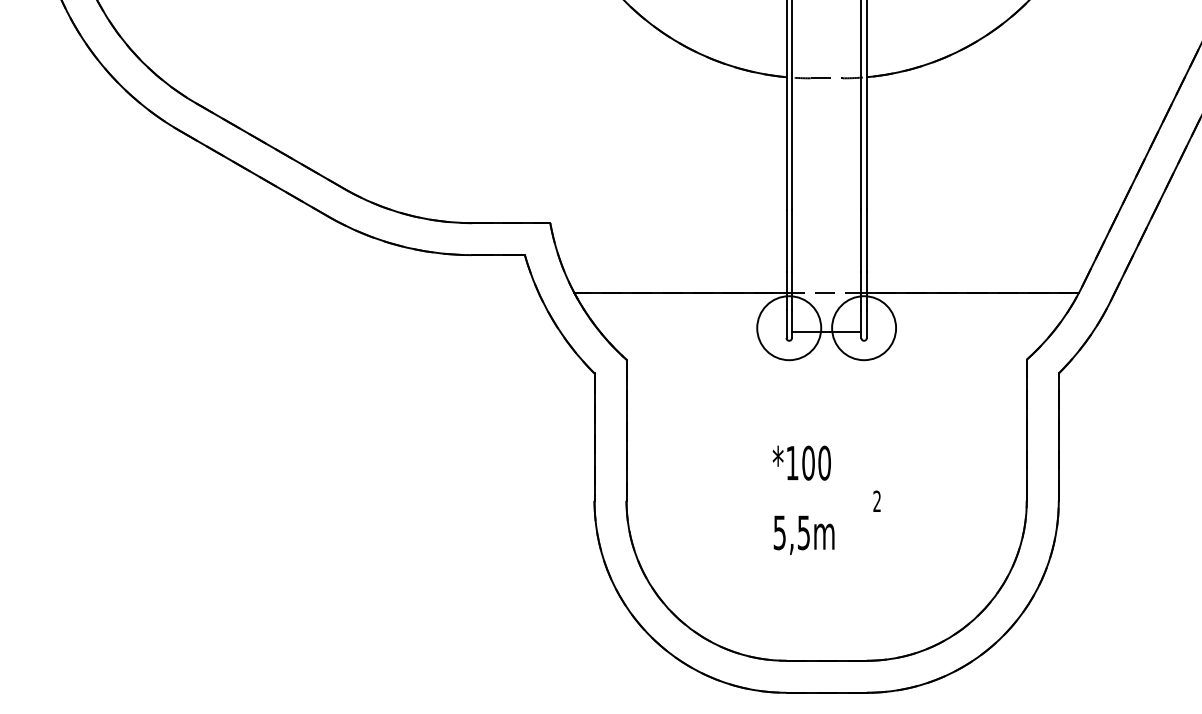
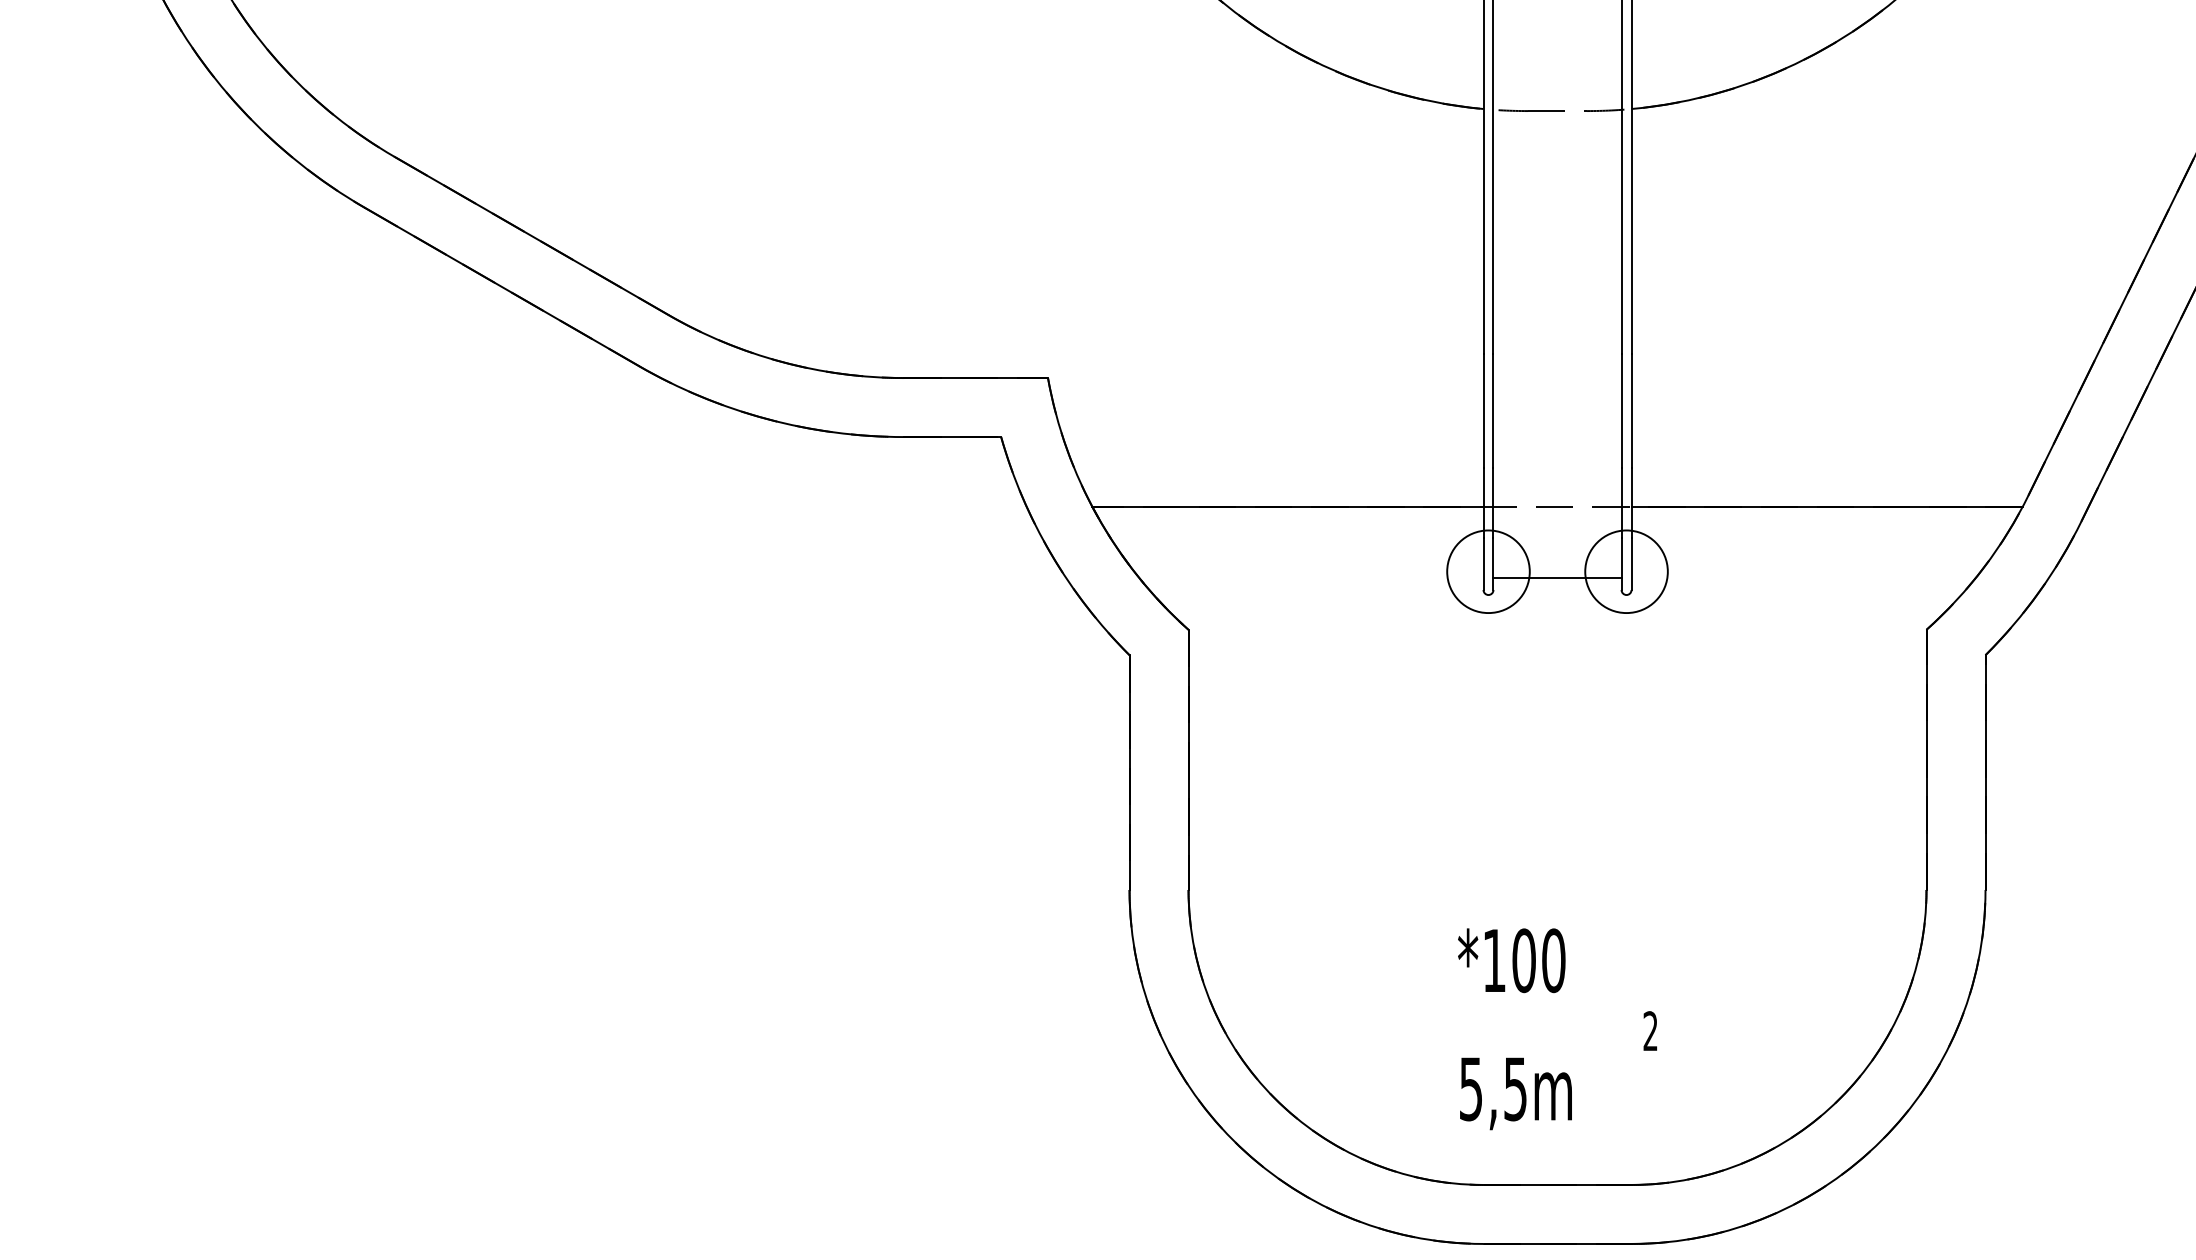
circle: (789, 328) -> (1488, 572), size x0.7
circle: (864, 328) -> (1627, 572), size x0.7
text: (826, 499) -> (1557, 1027), moved

